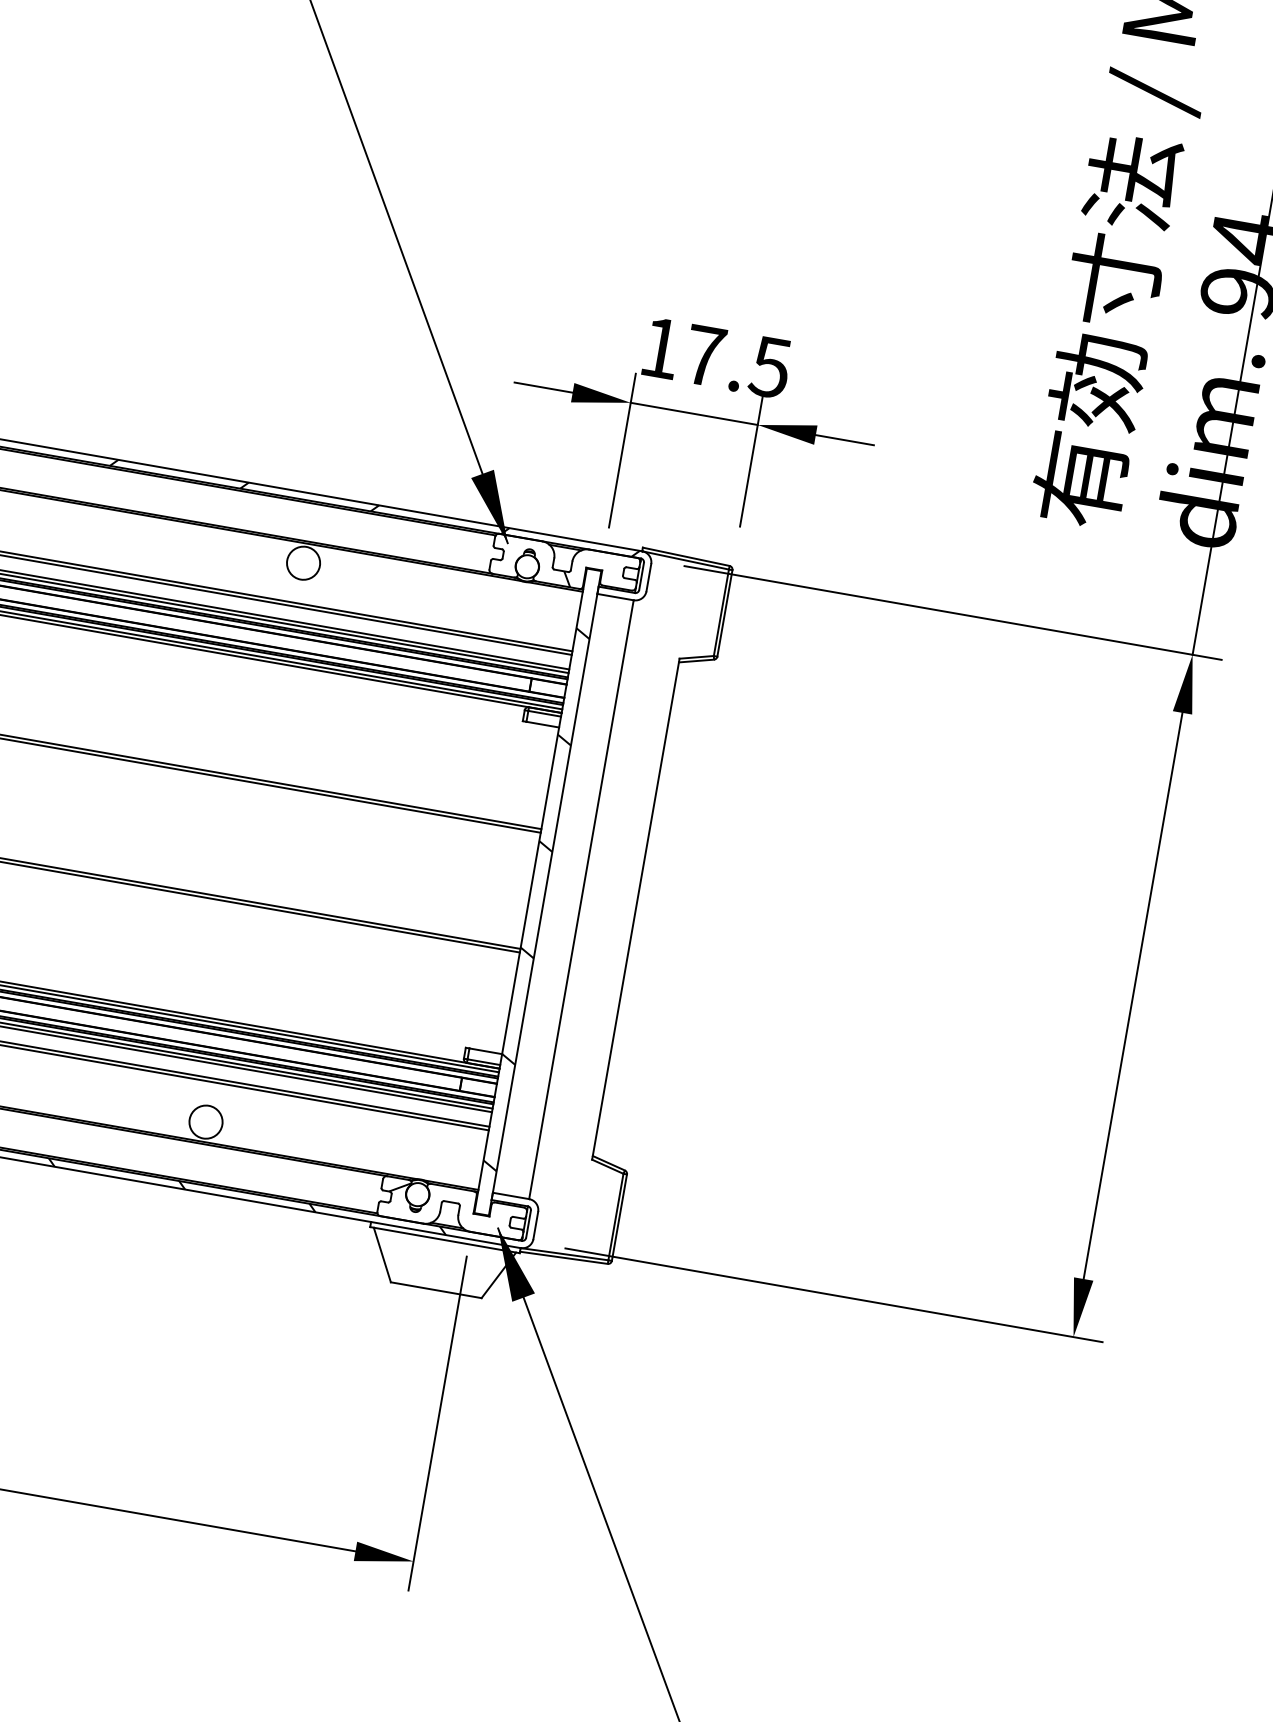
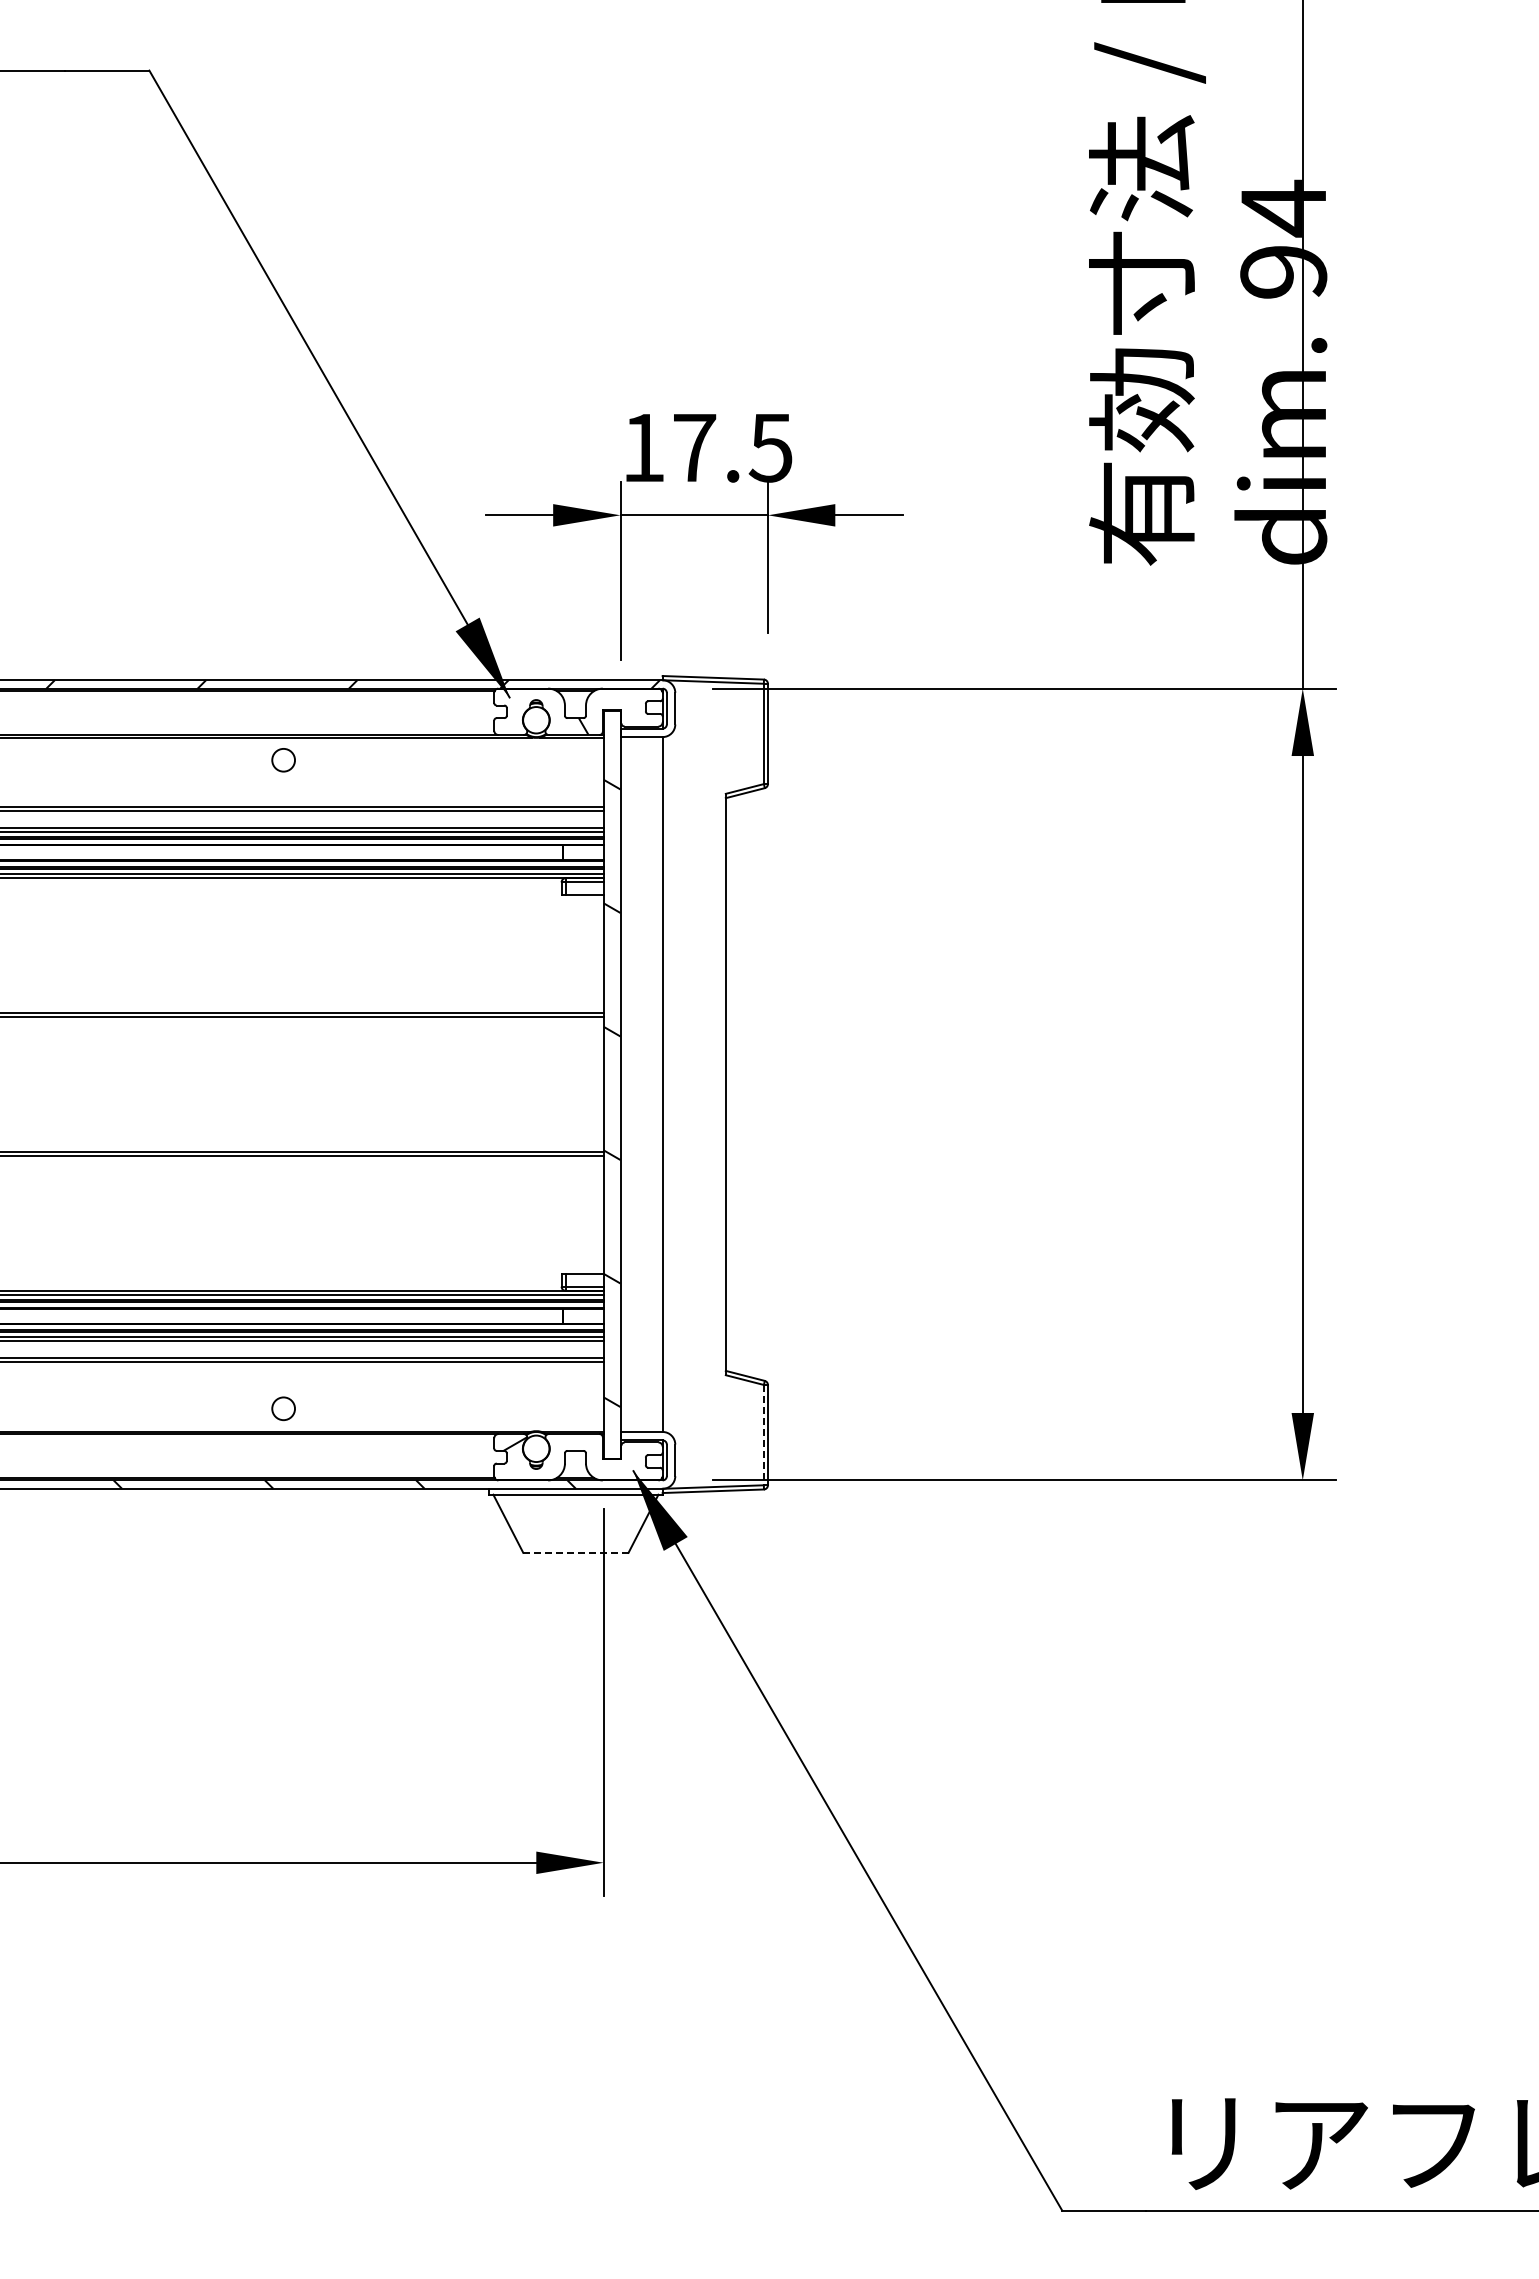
circle: (303, 563) -> (283, 760), size x0.6
circle: (205, 1121) -> (283, 1408), size x0.6
line: (615, 1217) -> (763, 1435), solid -> dashed
line: (435, 1289) -> (575, 1552), solid -> dashed

